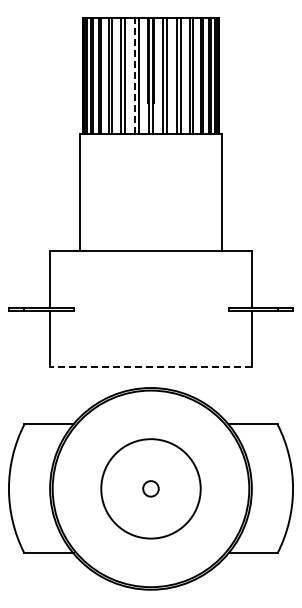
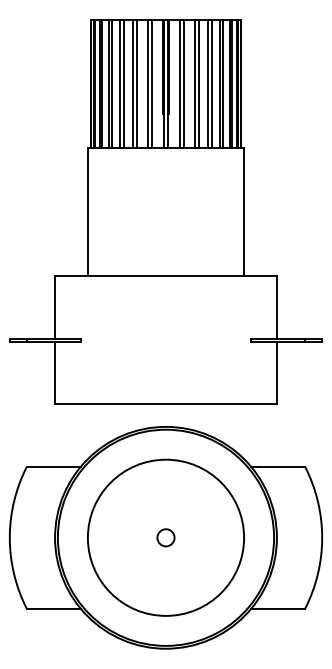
line: (134, 75) -> (147, 83), dashed -> solid
line: (151, 366) -> (166, 403), dashed -> solid
circle: (150, 488) -> (165, 537), size x1.43

